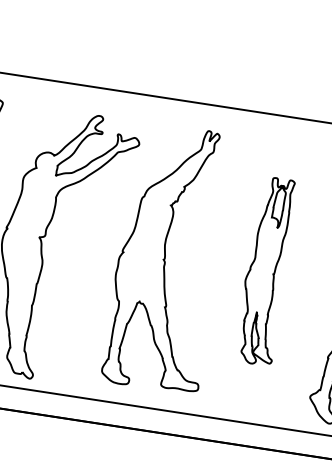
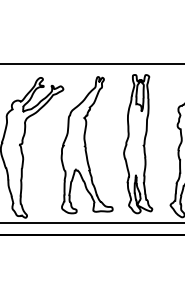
part: (266, 271) -> (138, 144), size x1.43

